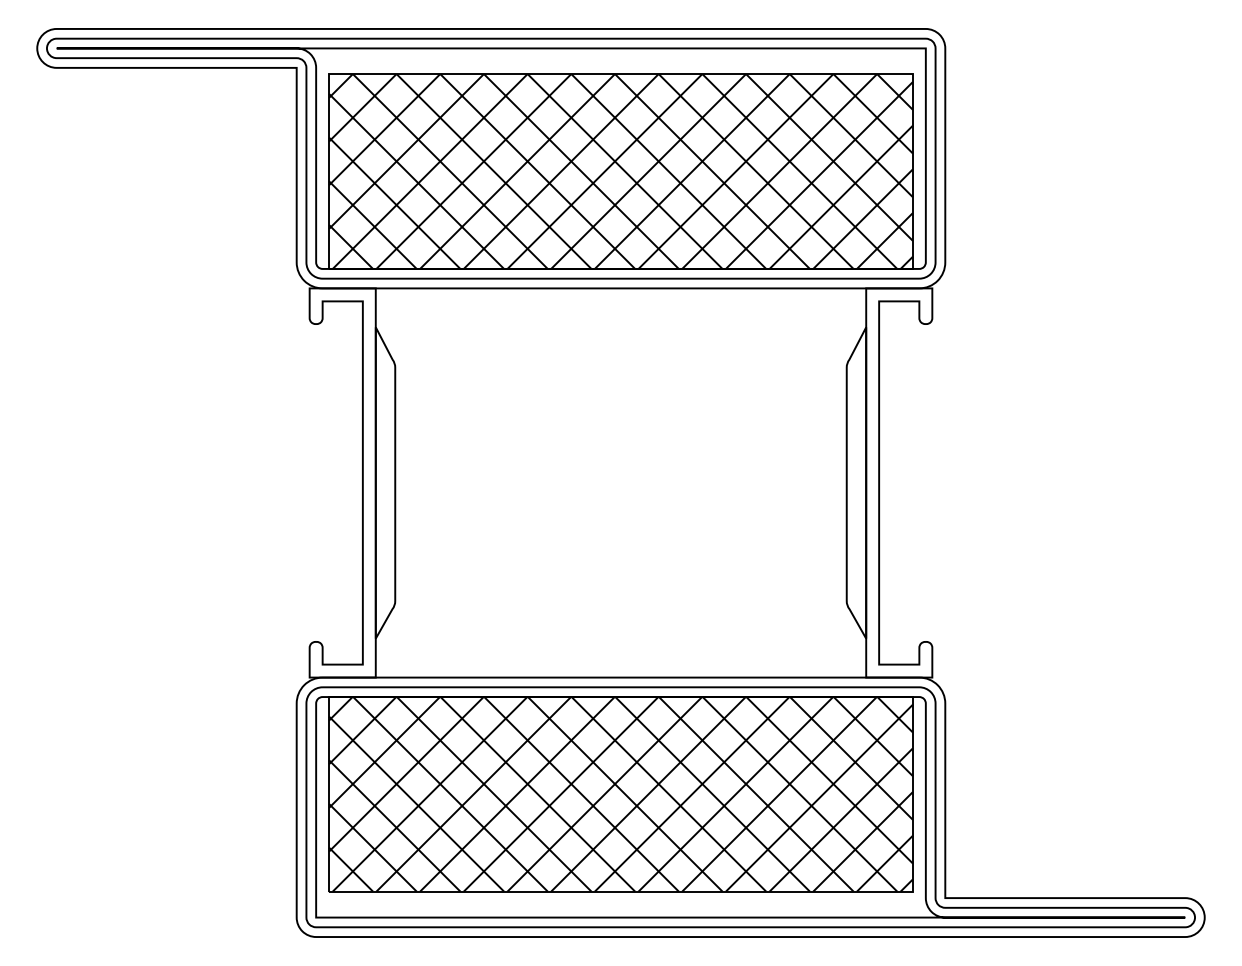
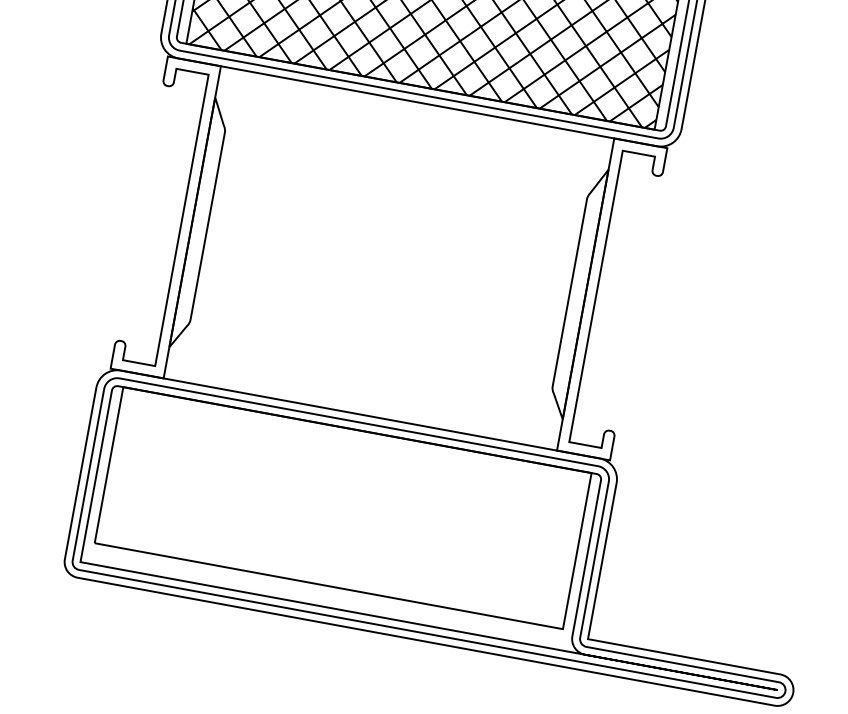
hatch: (620, 794) -> (342, 508), removed

